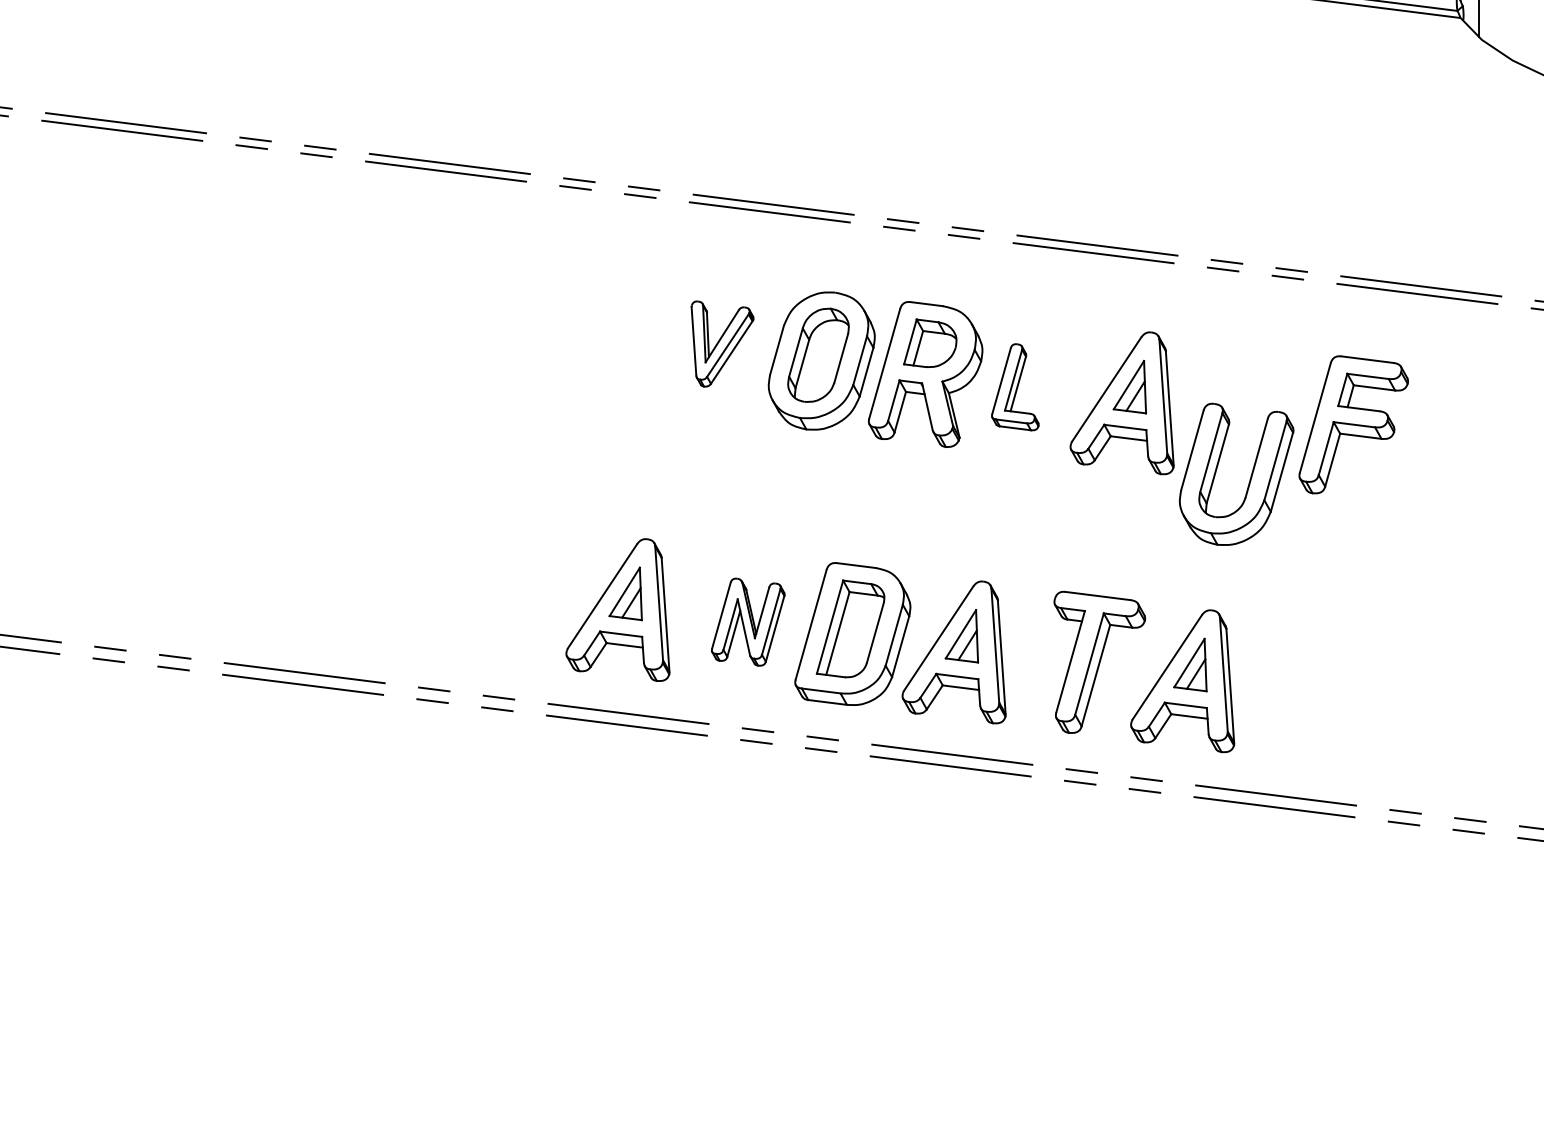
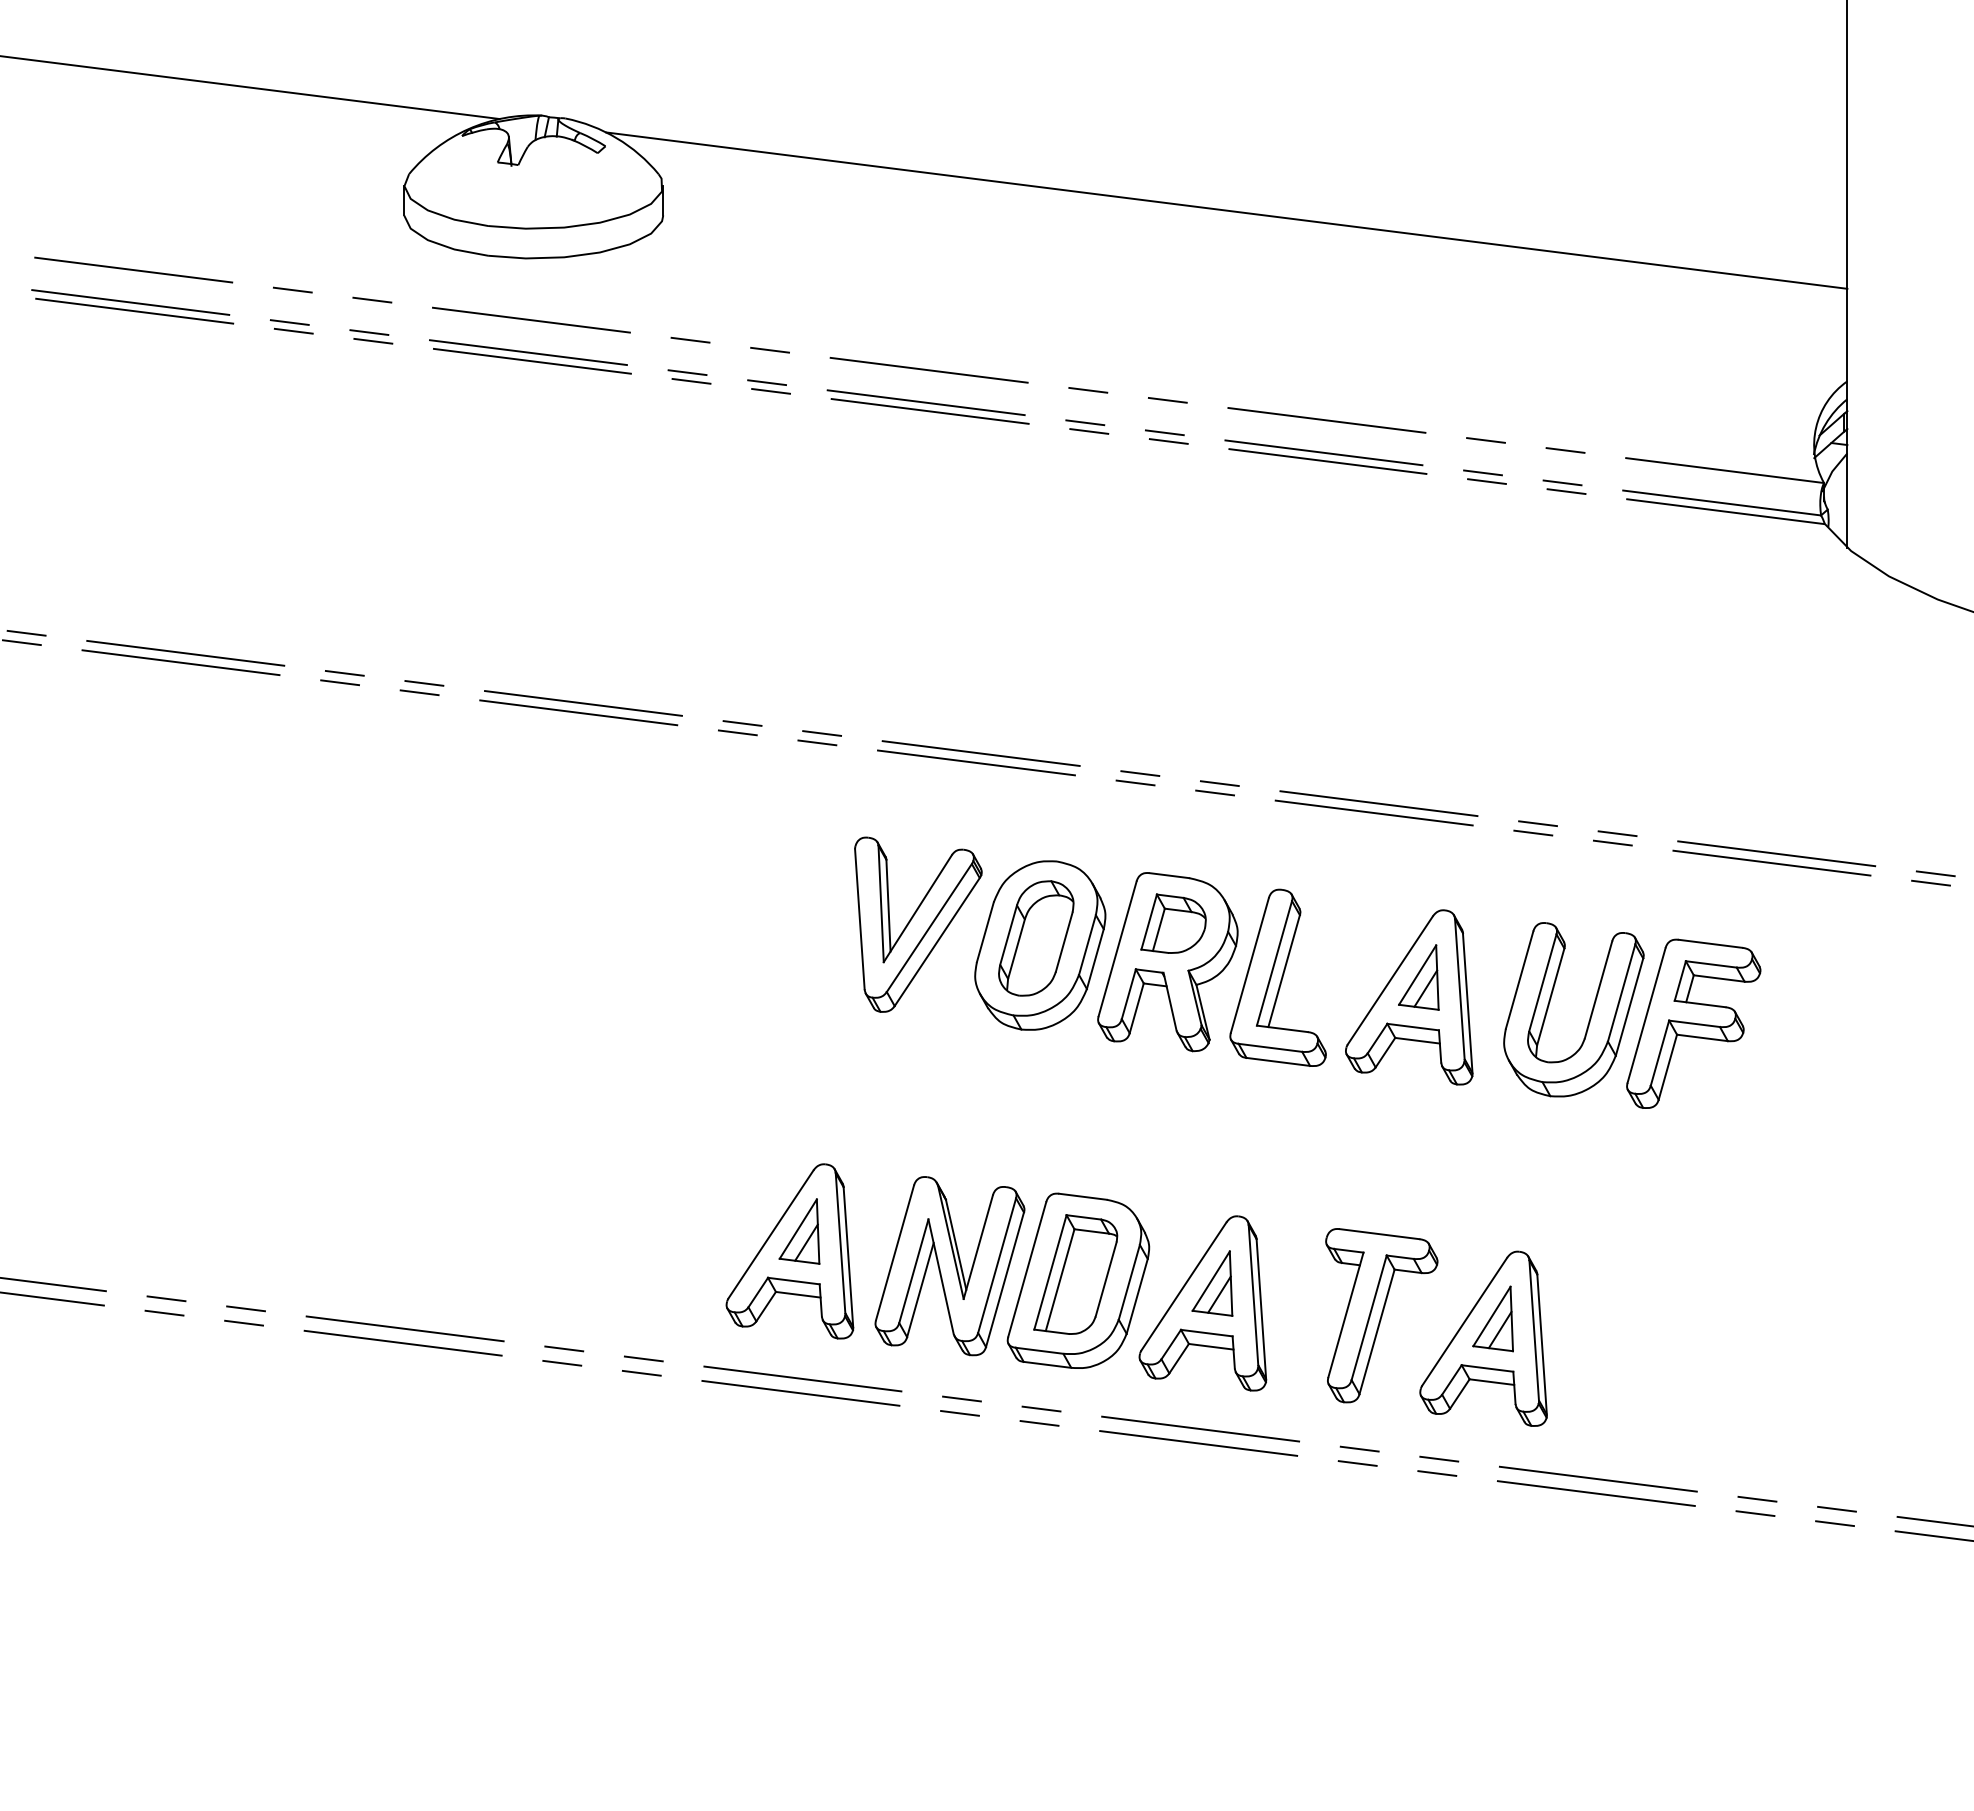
part: (722, 343) -> (918, 924), size x1.67
part: (1014, 387) -> (1277, 977), size x1.67
part: (1250, 478) -> (1590, 1014), moved
part: (747, 622) -> (949, 1266), size x1.67

